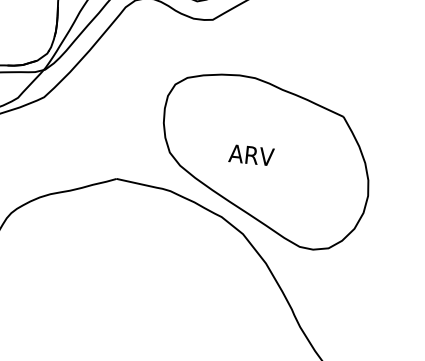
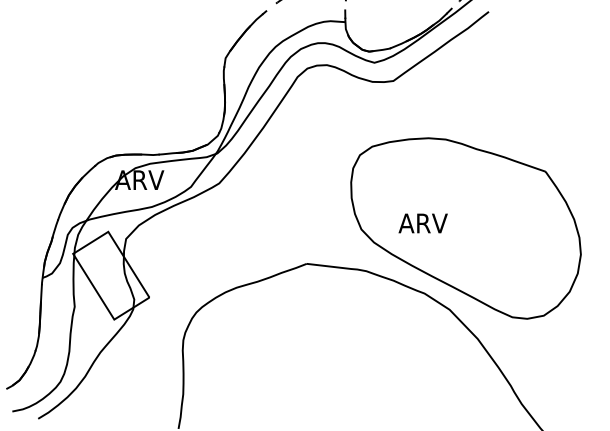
text: (250, 155) -> (422, 223), moved

